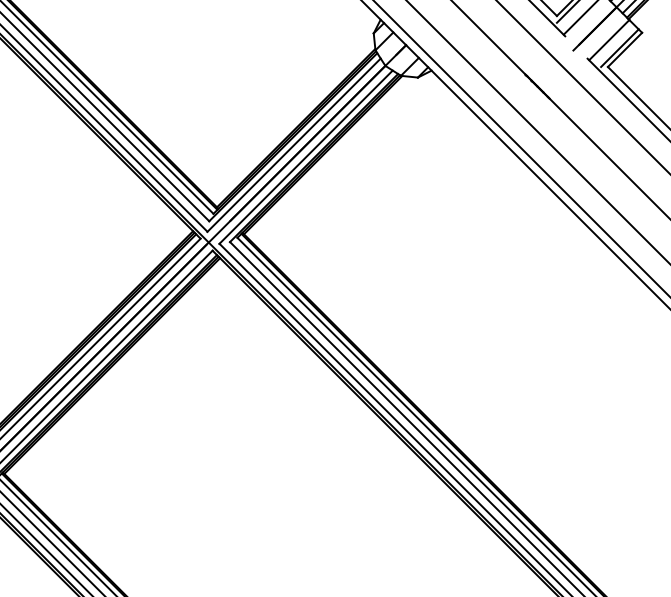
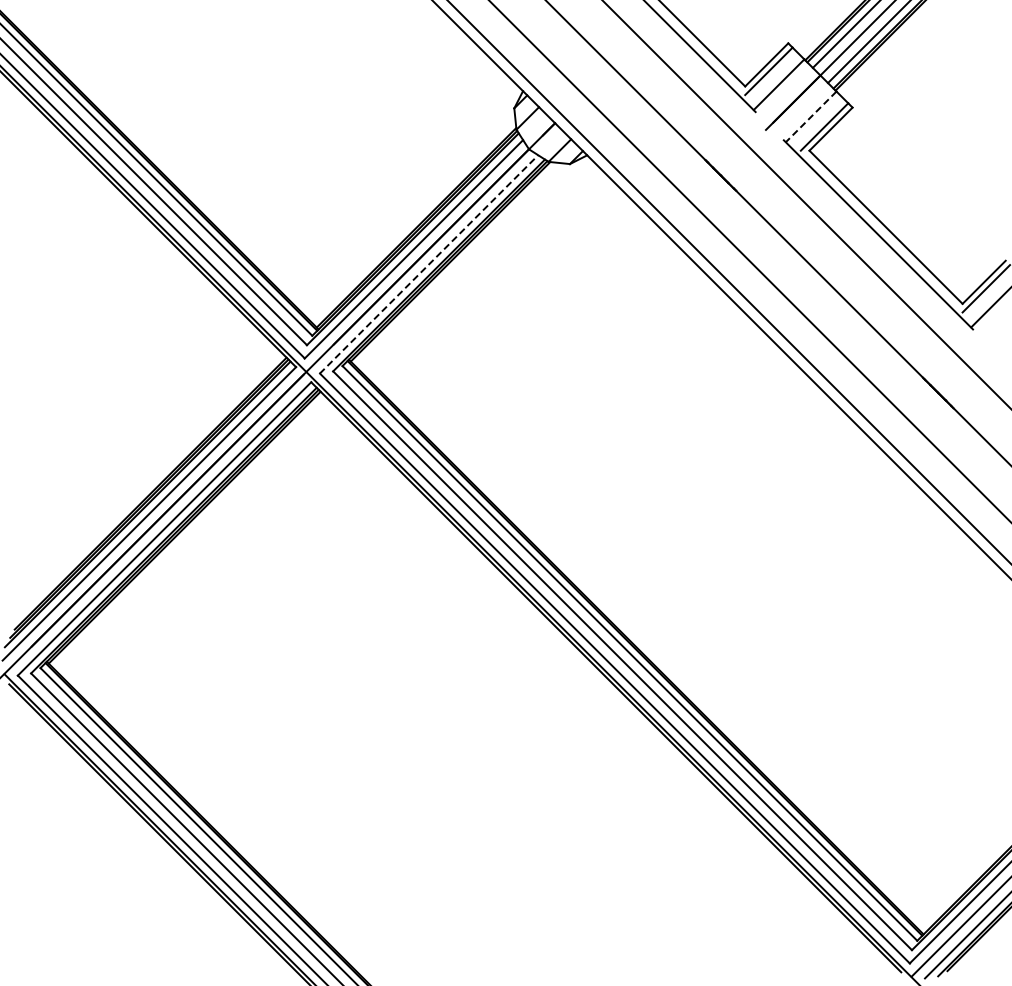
line: (609, 39) -> (811, 116), solid -> dashed
line: (305, 157) -> (428, 264), solid -> dashed

